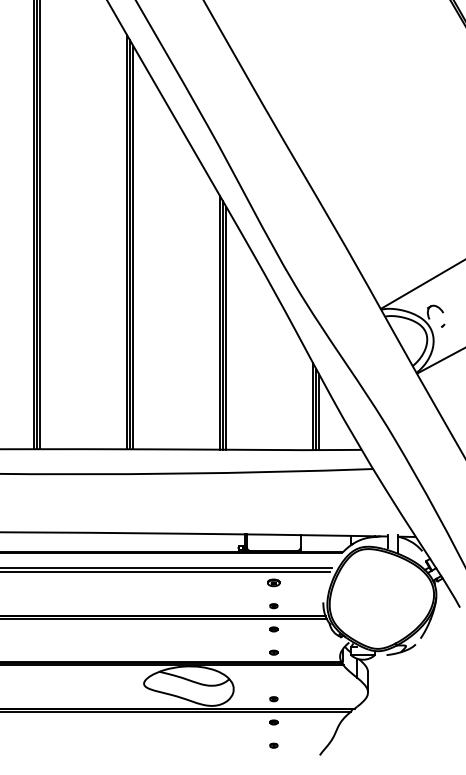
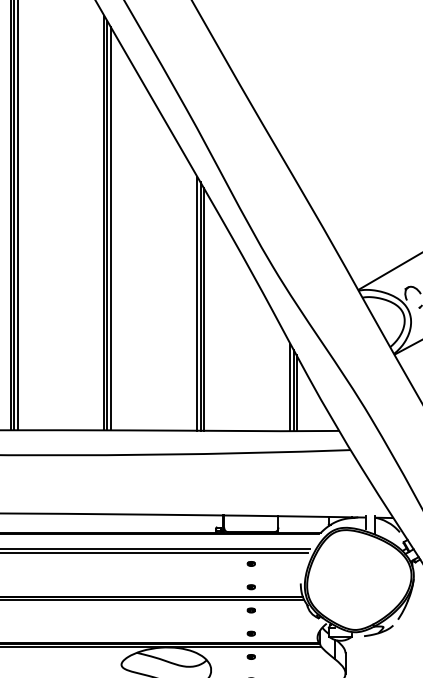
part: (273, 582) -> (250, 563), size x0.62
part: (273, 675) -> (250, 656), added

